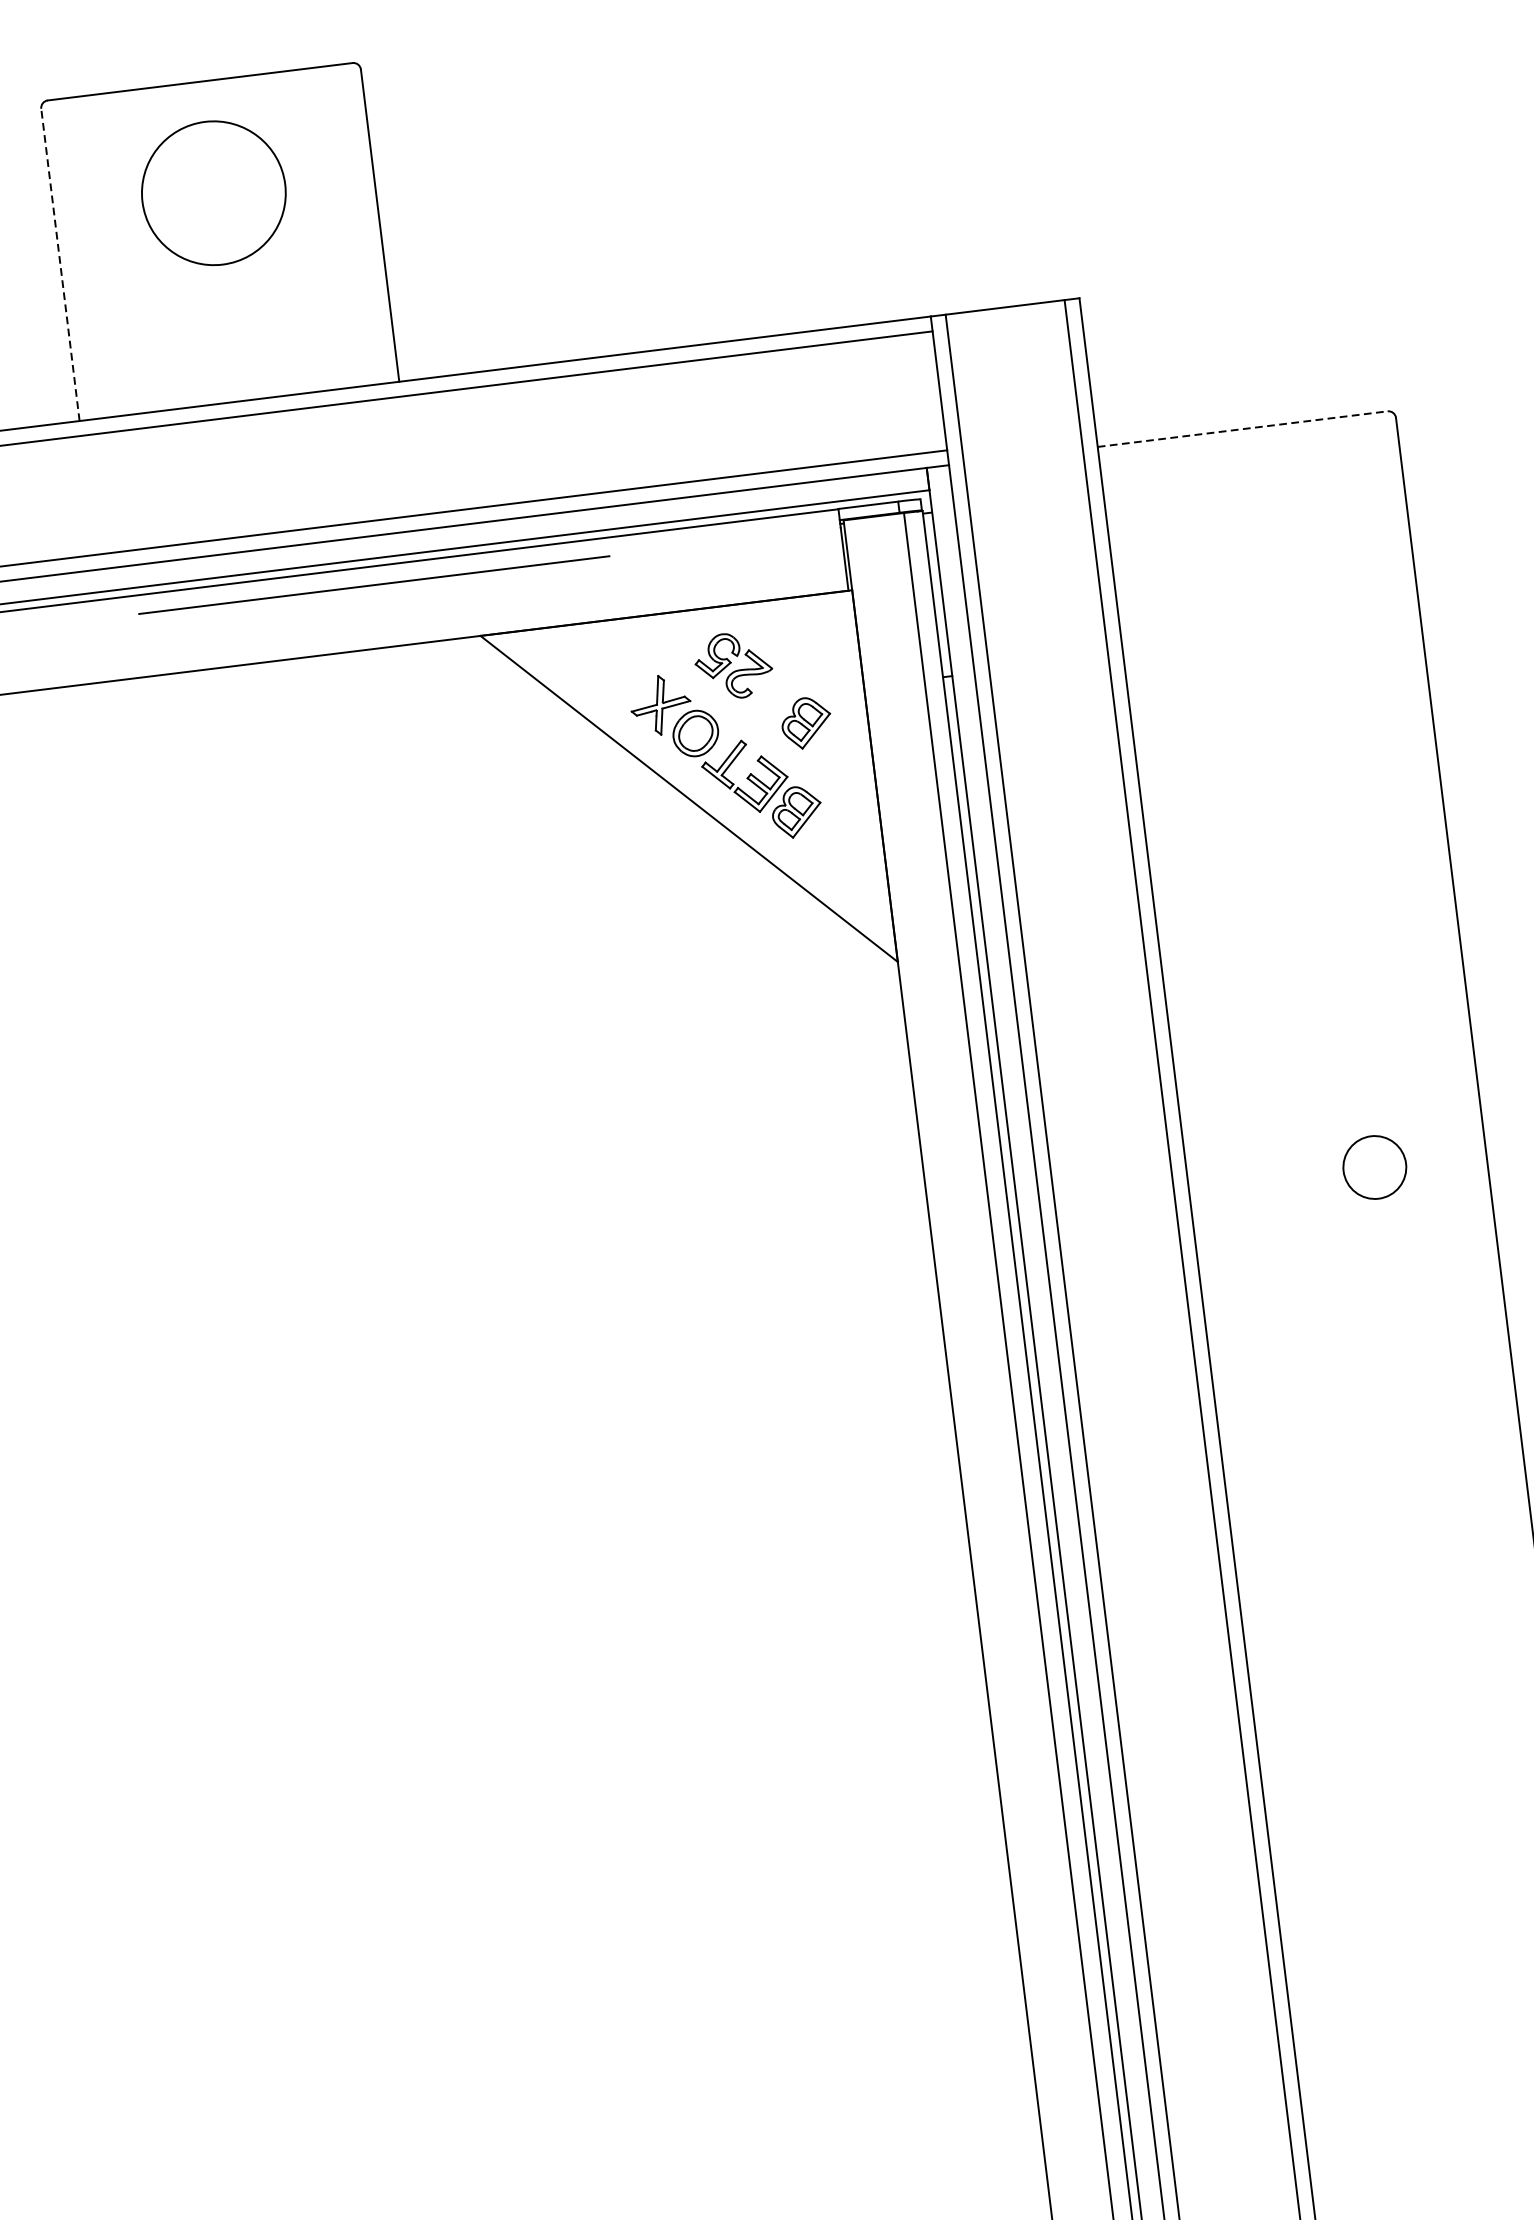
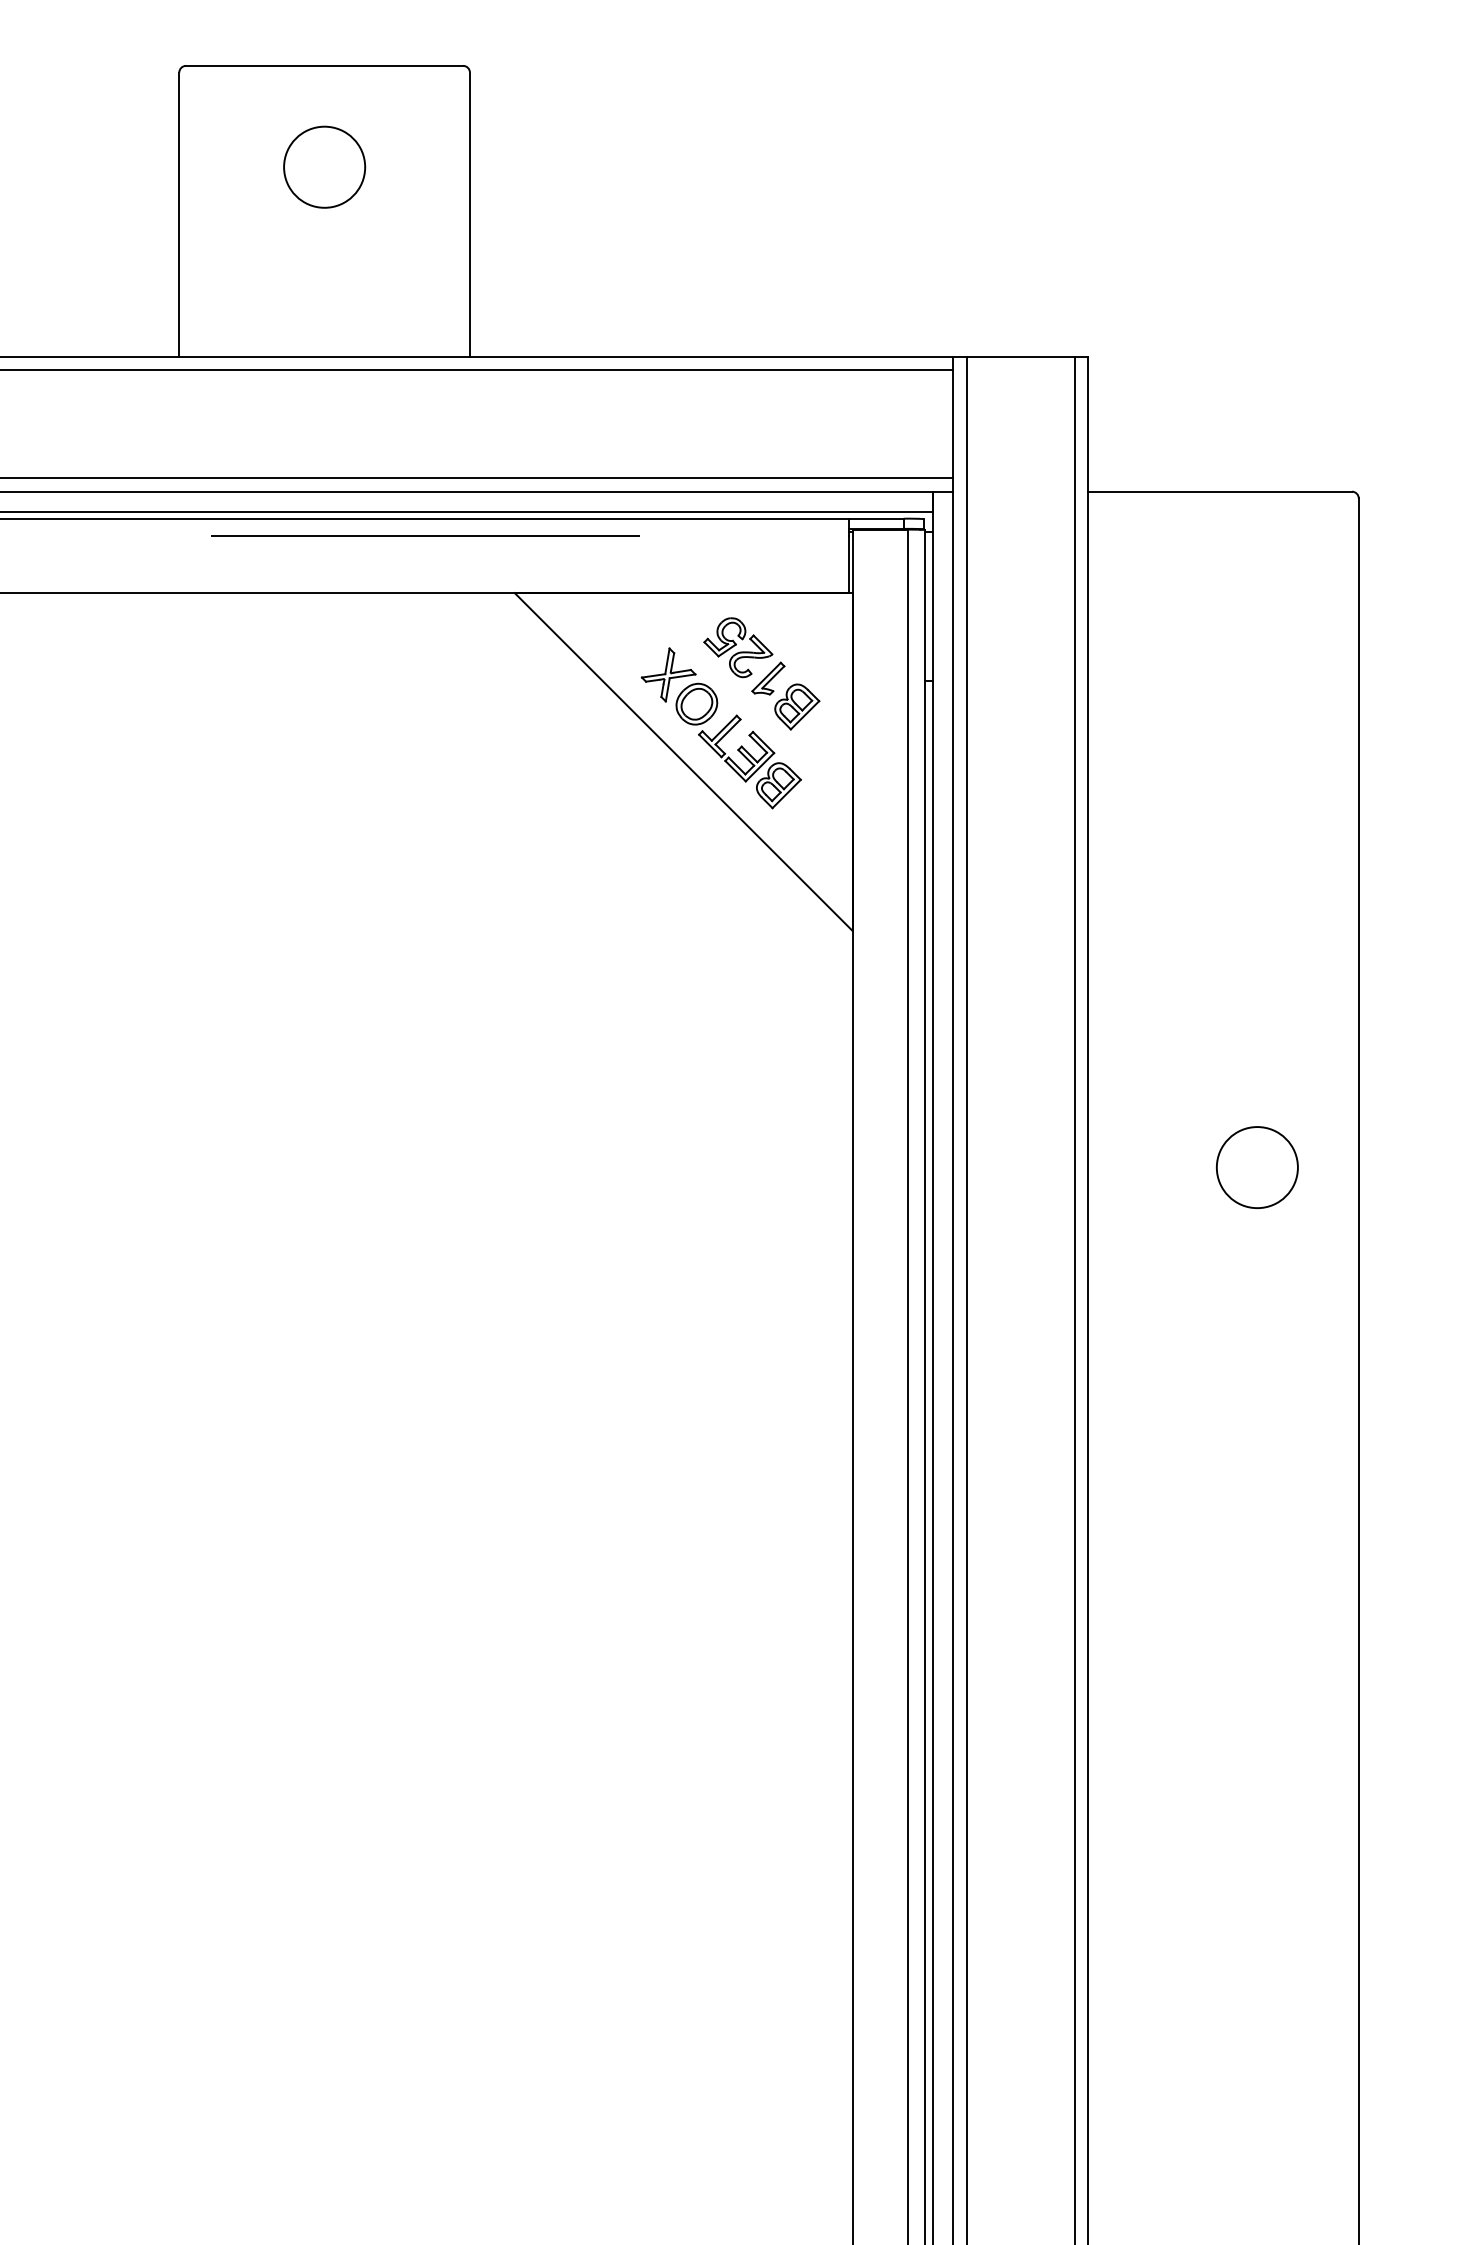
circle: (213, 192) -> (324, 166), size x0.62
line: (60, 264) -> (179, 214), dashed -> solid
line: (1242, 428) -> (1220, 491), dashed -> solid
part: (771, 695) -> (768, 678), added
circle: (1373, 1167) -> (1256, 1167), size x1.43

